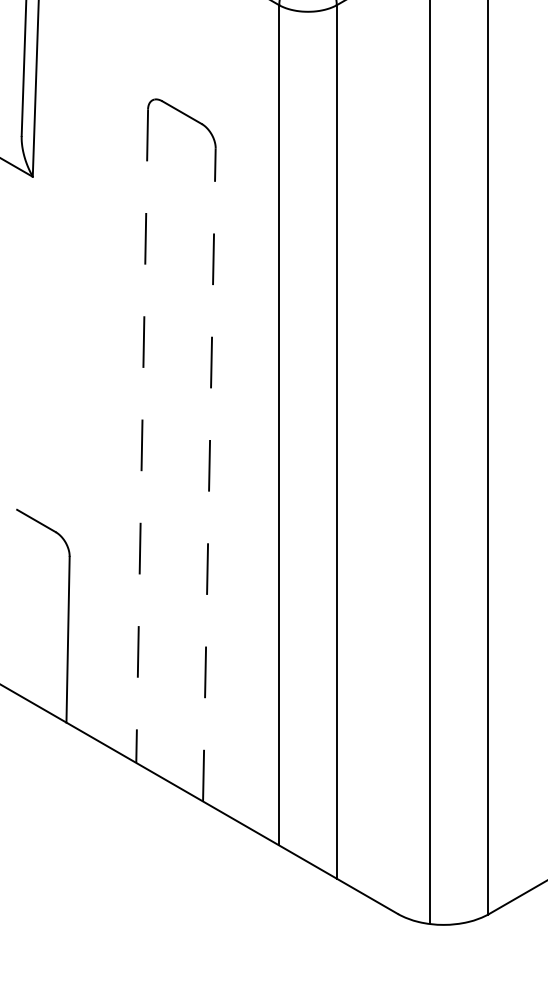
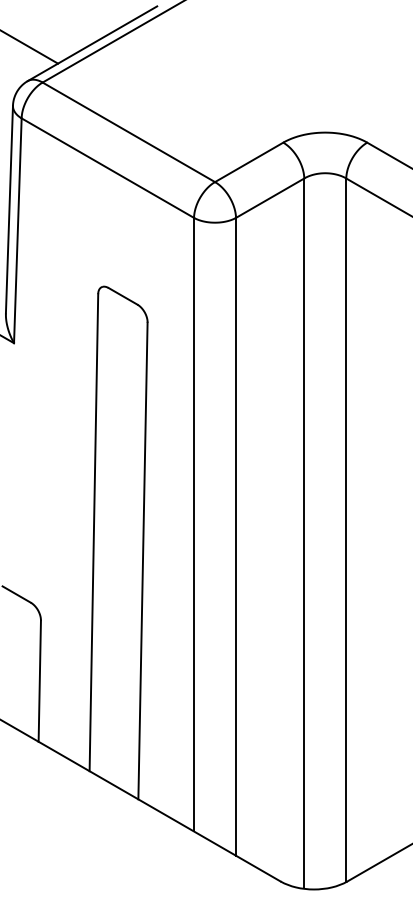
line: (141, 436) -> (93, 532), dashed -> solid
line: (208, 474) -> (142, 560), dashed -> solid

